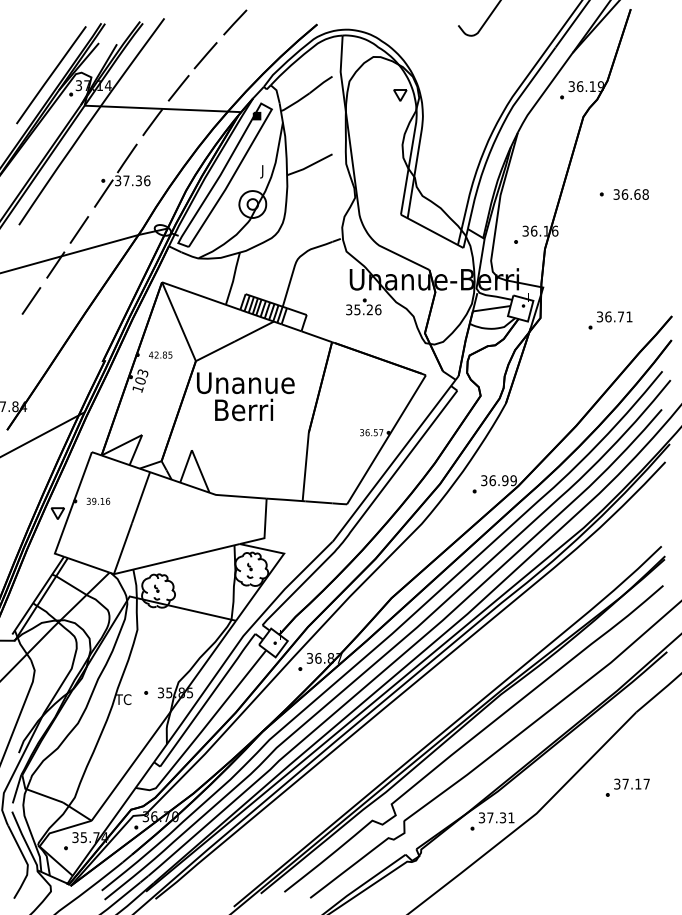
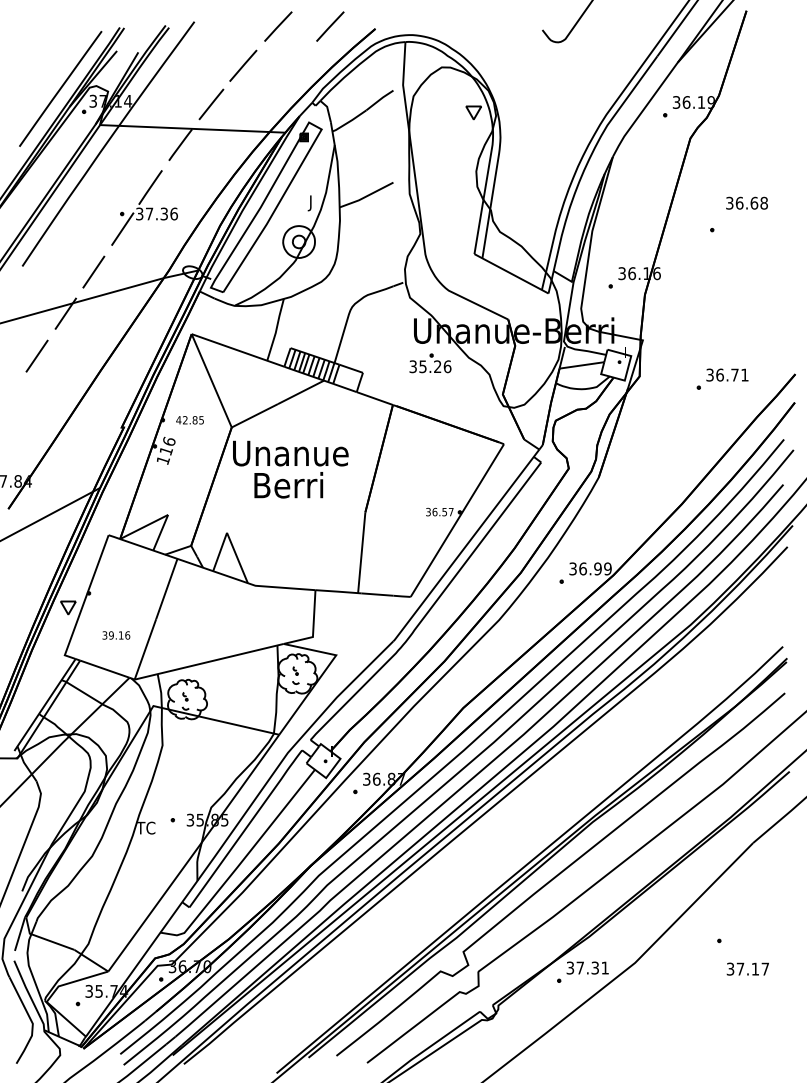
line: (279, 22) -> (330, 26), added
text: (630, 193) -> (746, 202), moved
text: (141, 376) -> (167, 445), 103 -> 116
text: (98, 501) -> (116, 635), moved
text: (631, 783) -> (747, 968), moved

